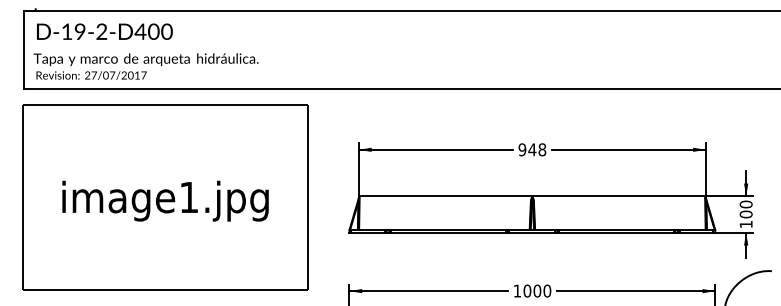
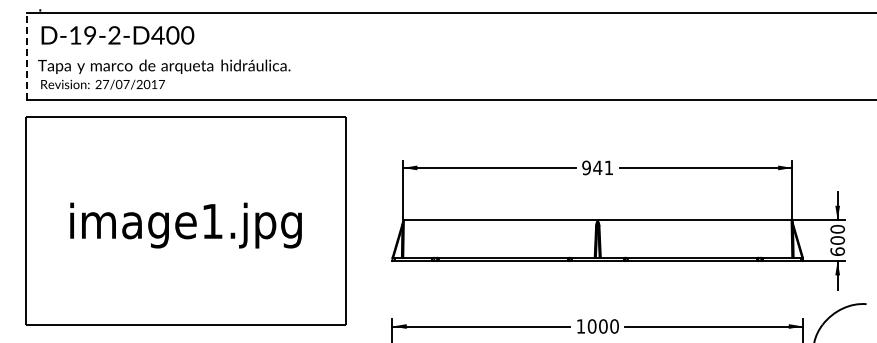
line: (24, 50) -> (27, 56), solid -> dashed
text: (541, 149) -> (608, 167), 948 -> 941
text: (746, 224) -> (837, 251), 100 -> 600

